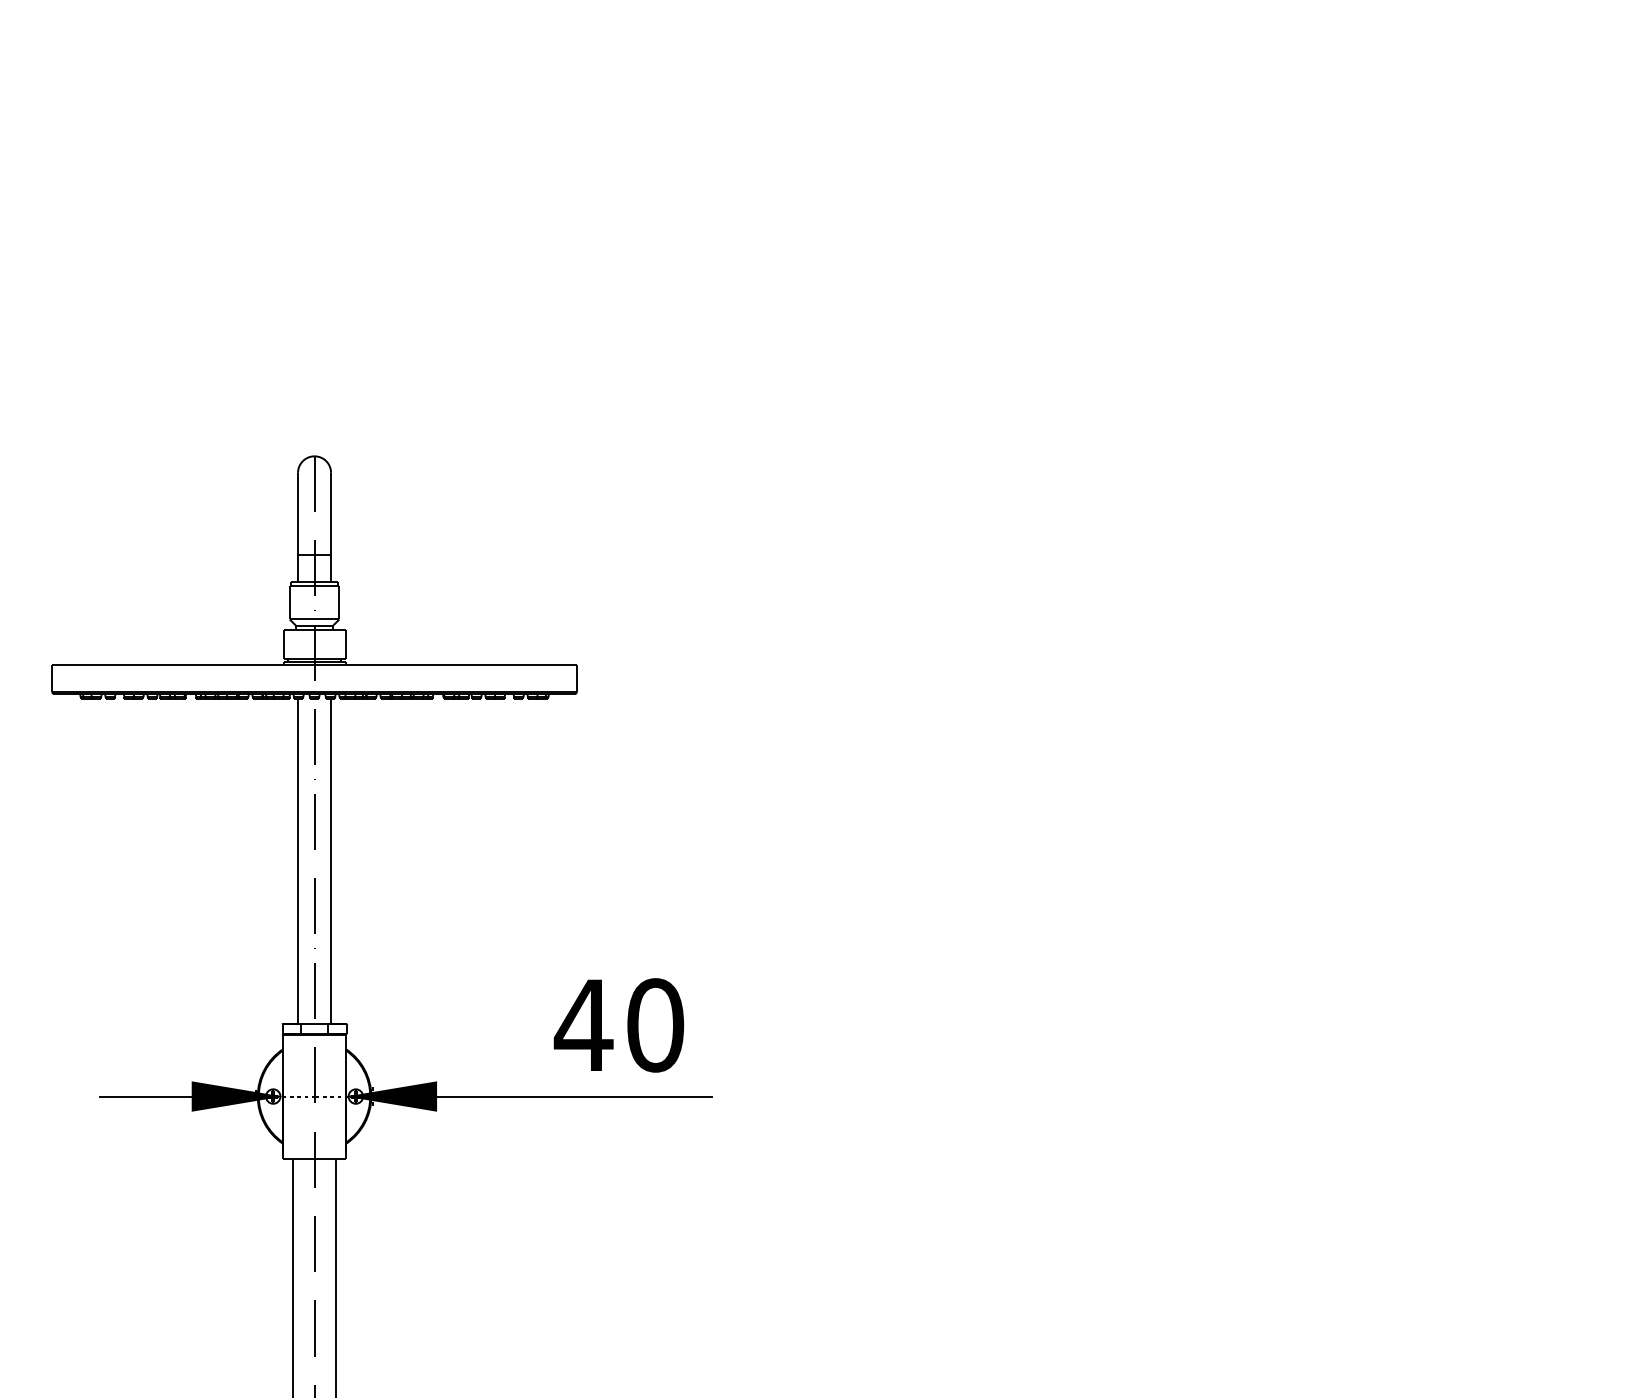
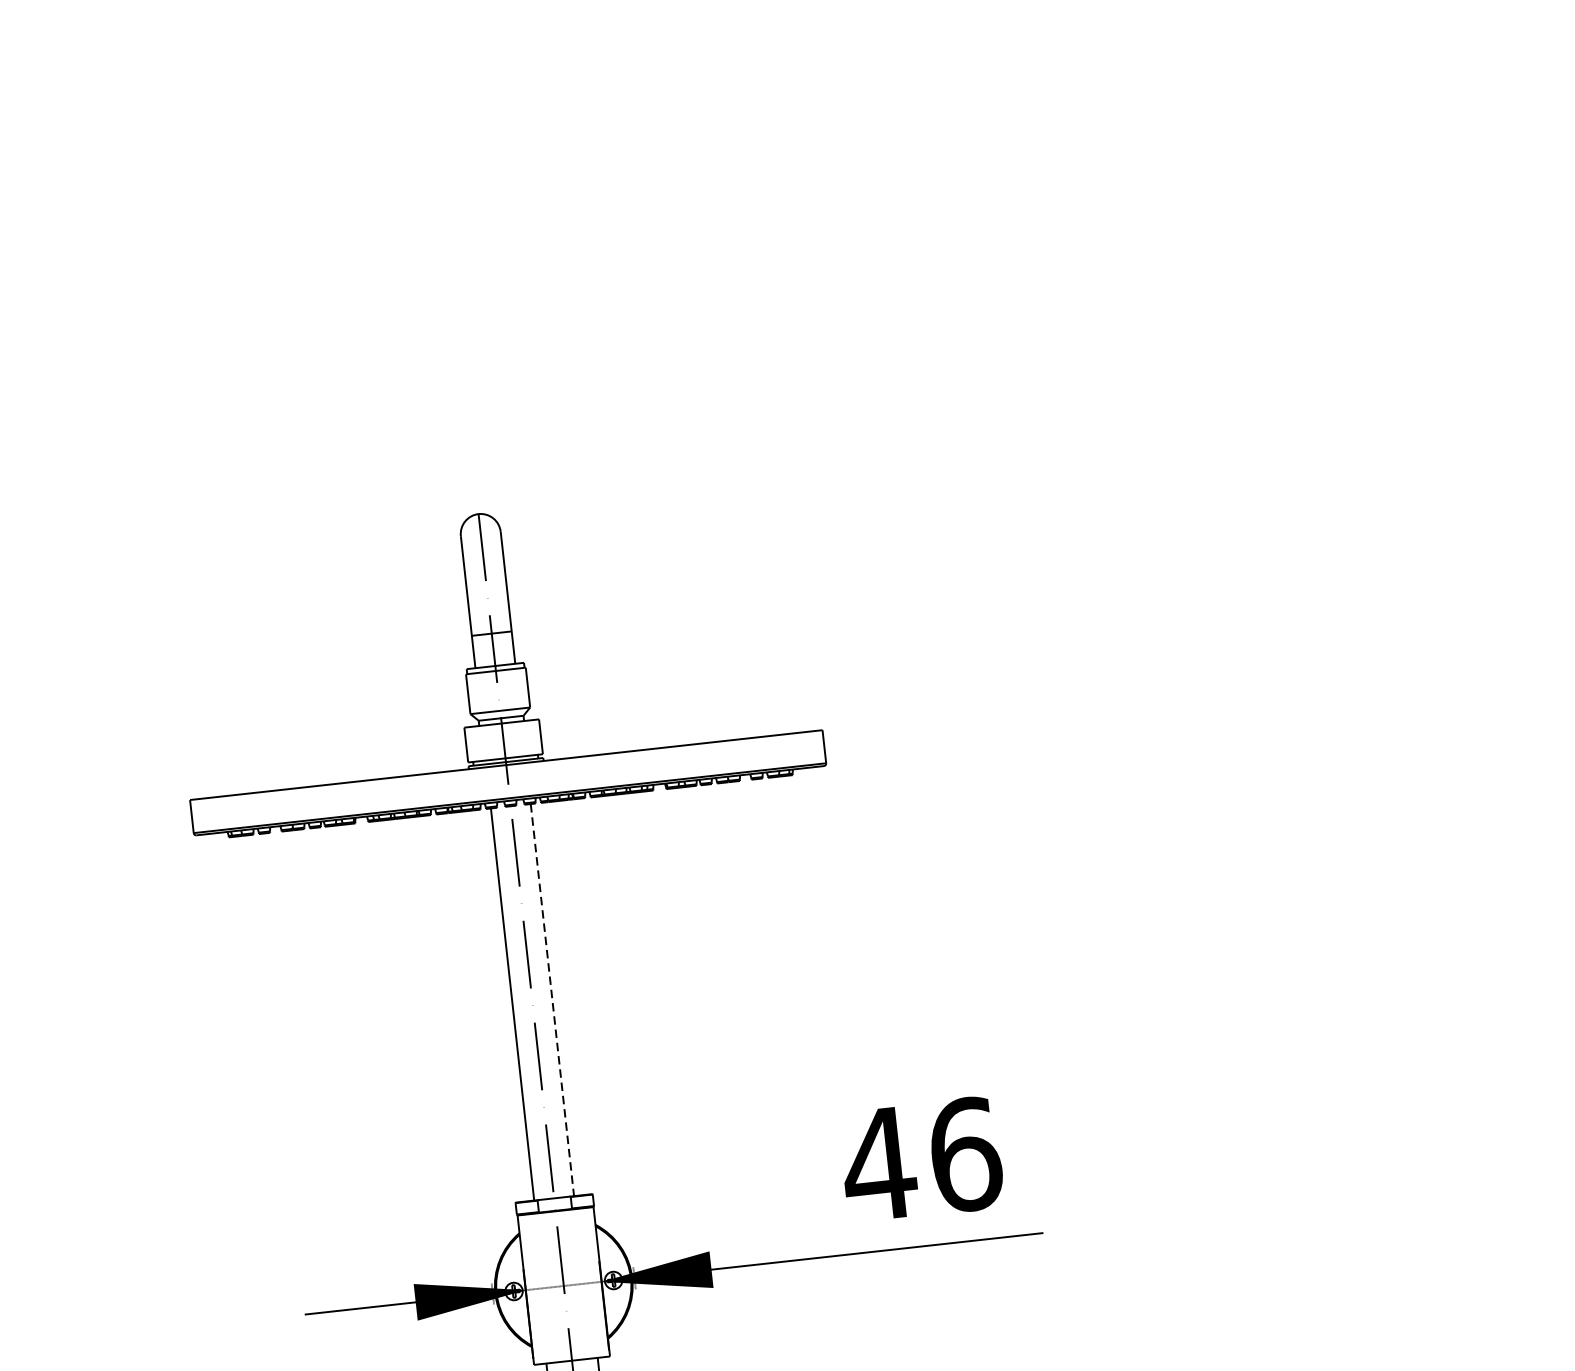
line: (331, 861) -> (552, 1000), solid -> dashed
text: (655, 1025) -> (965, 1154), 40 -> 46

